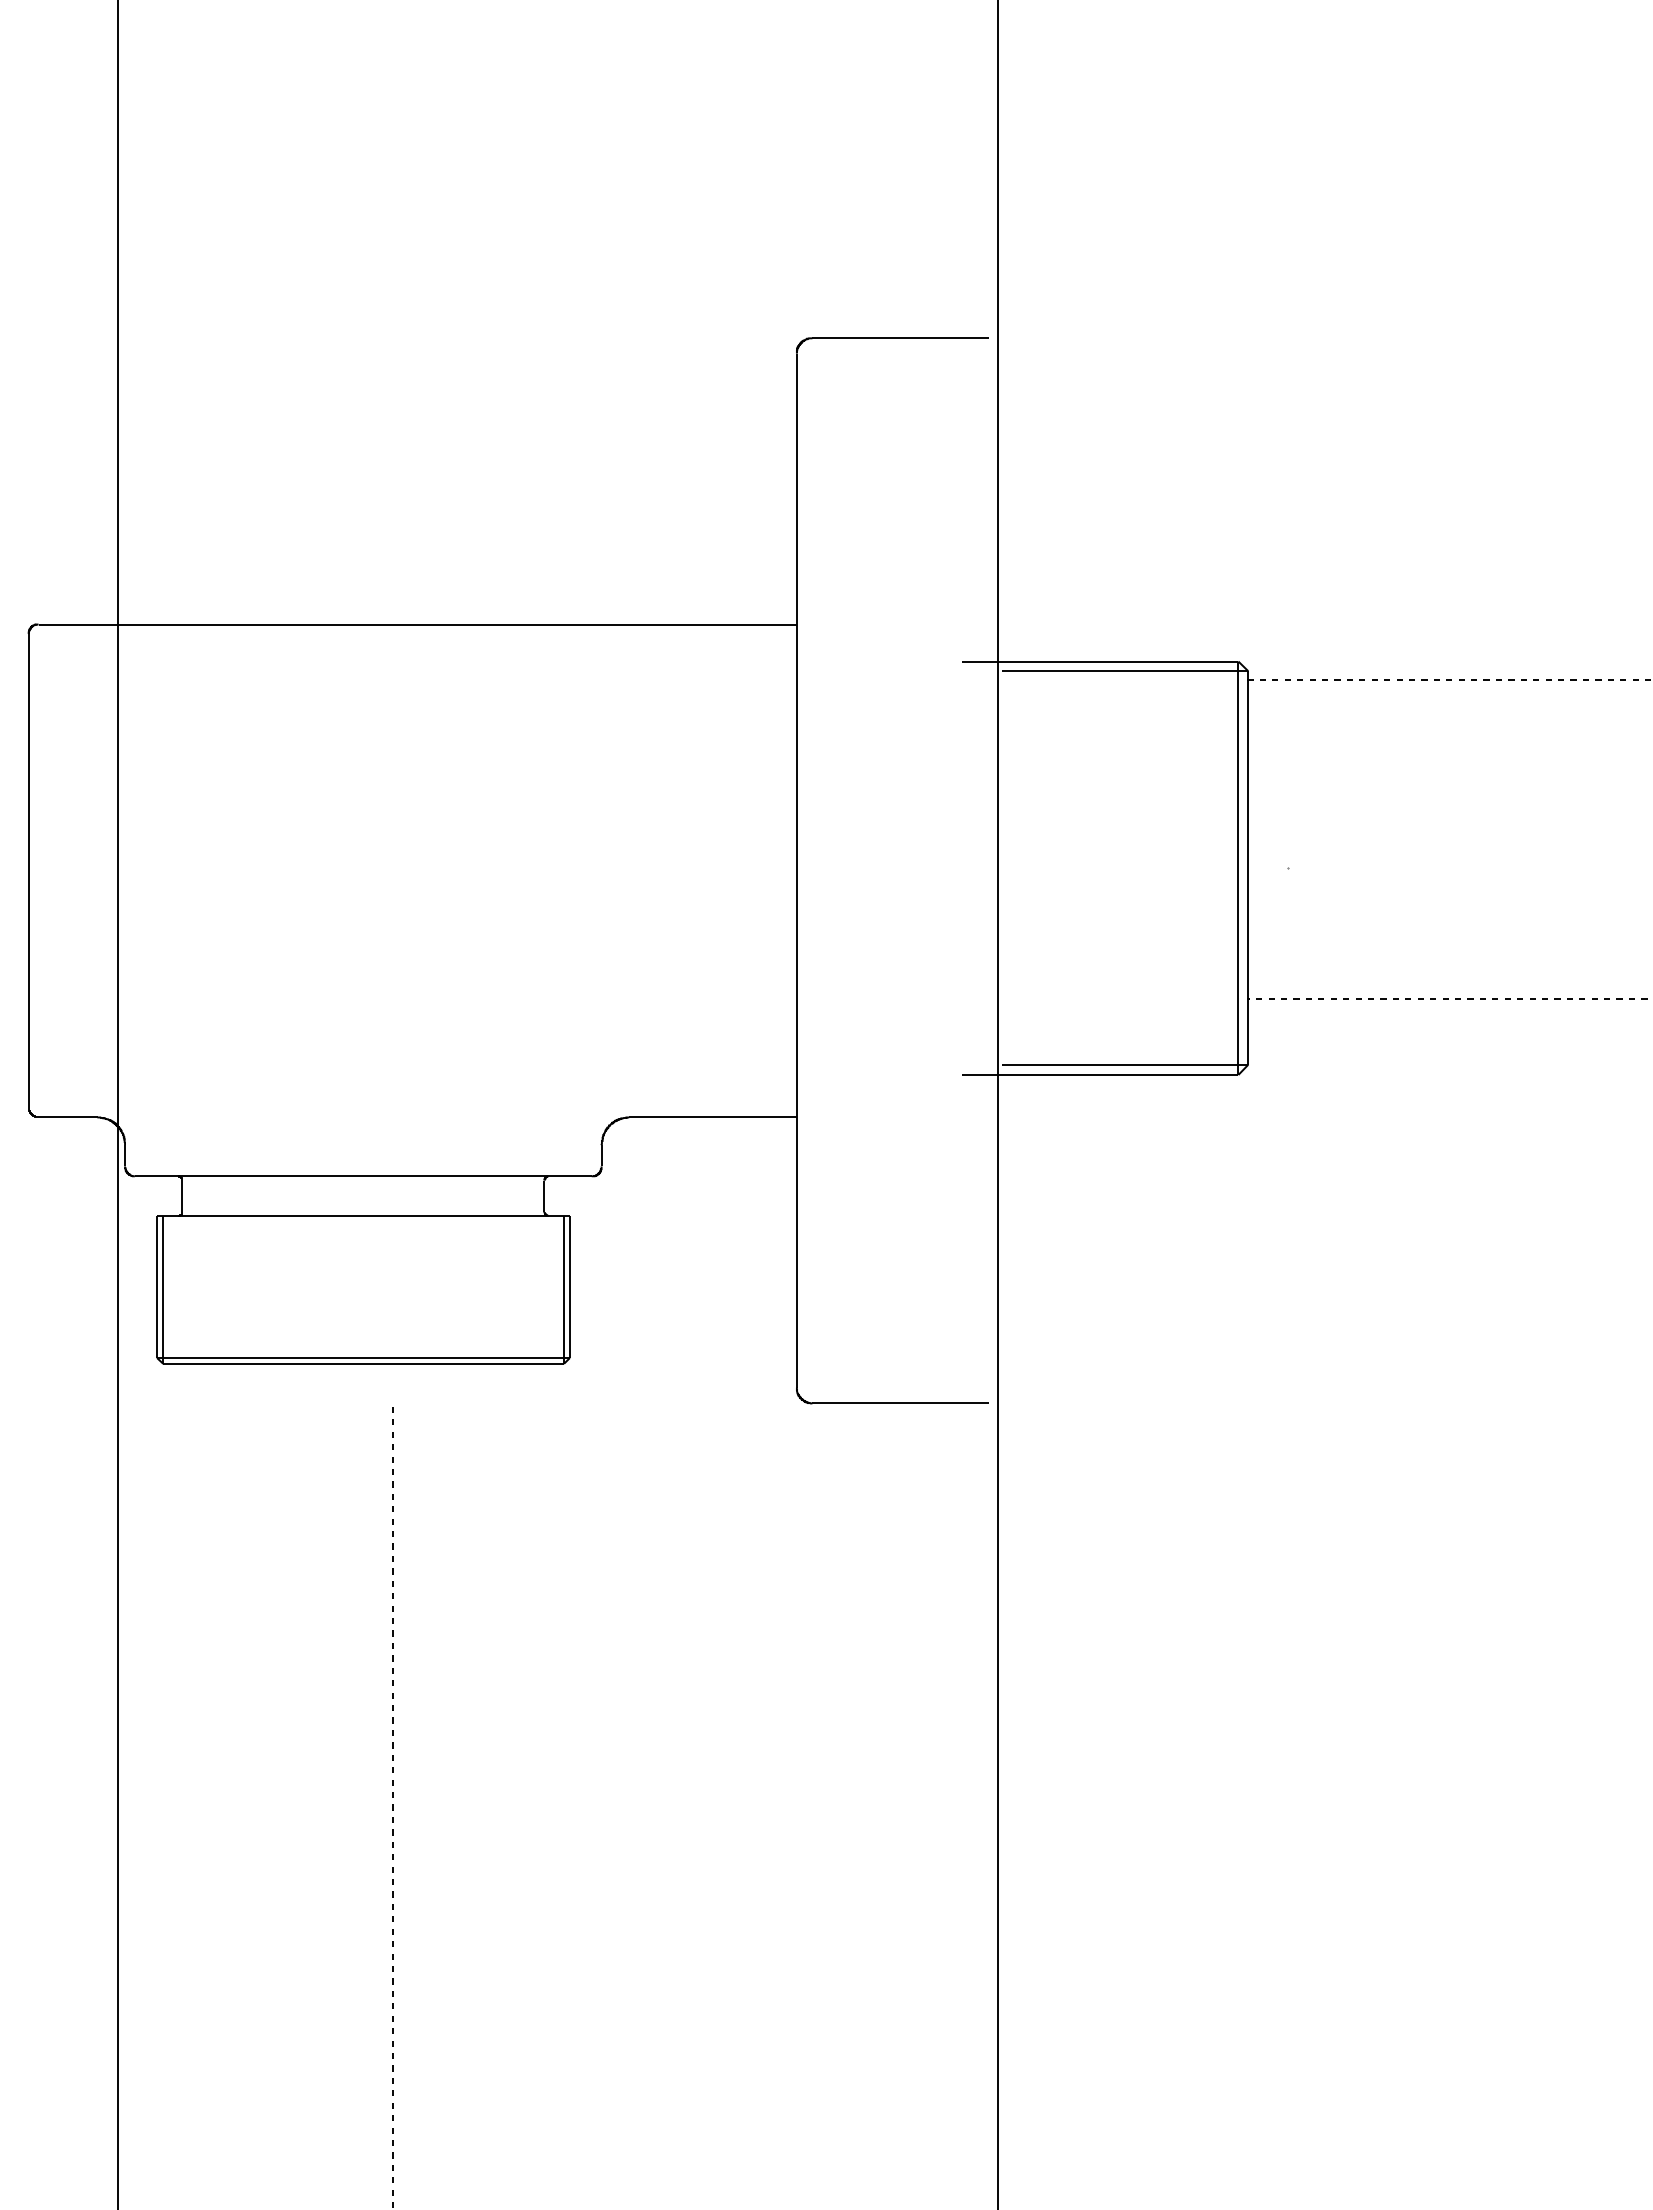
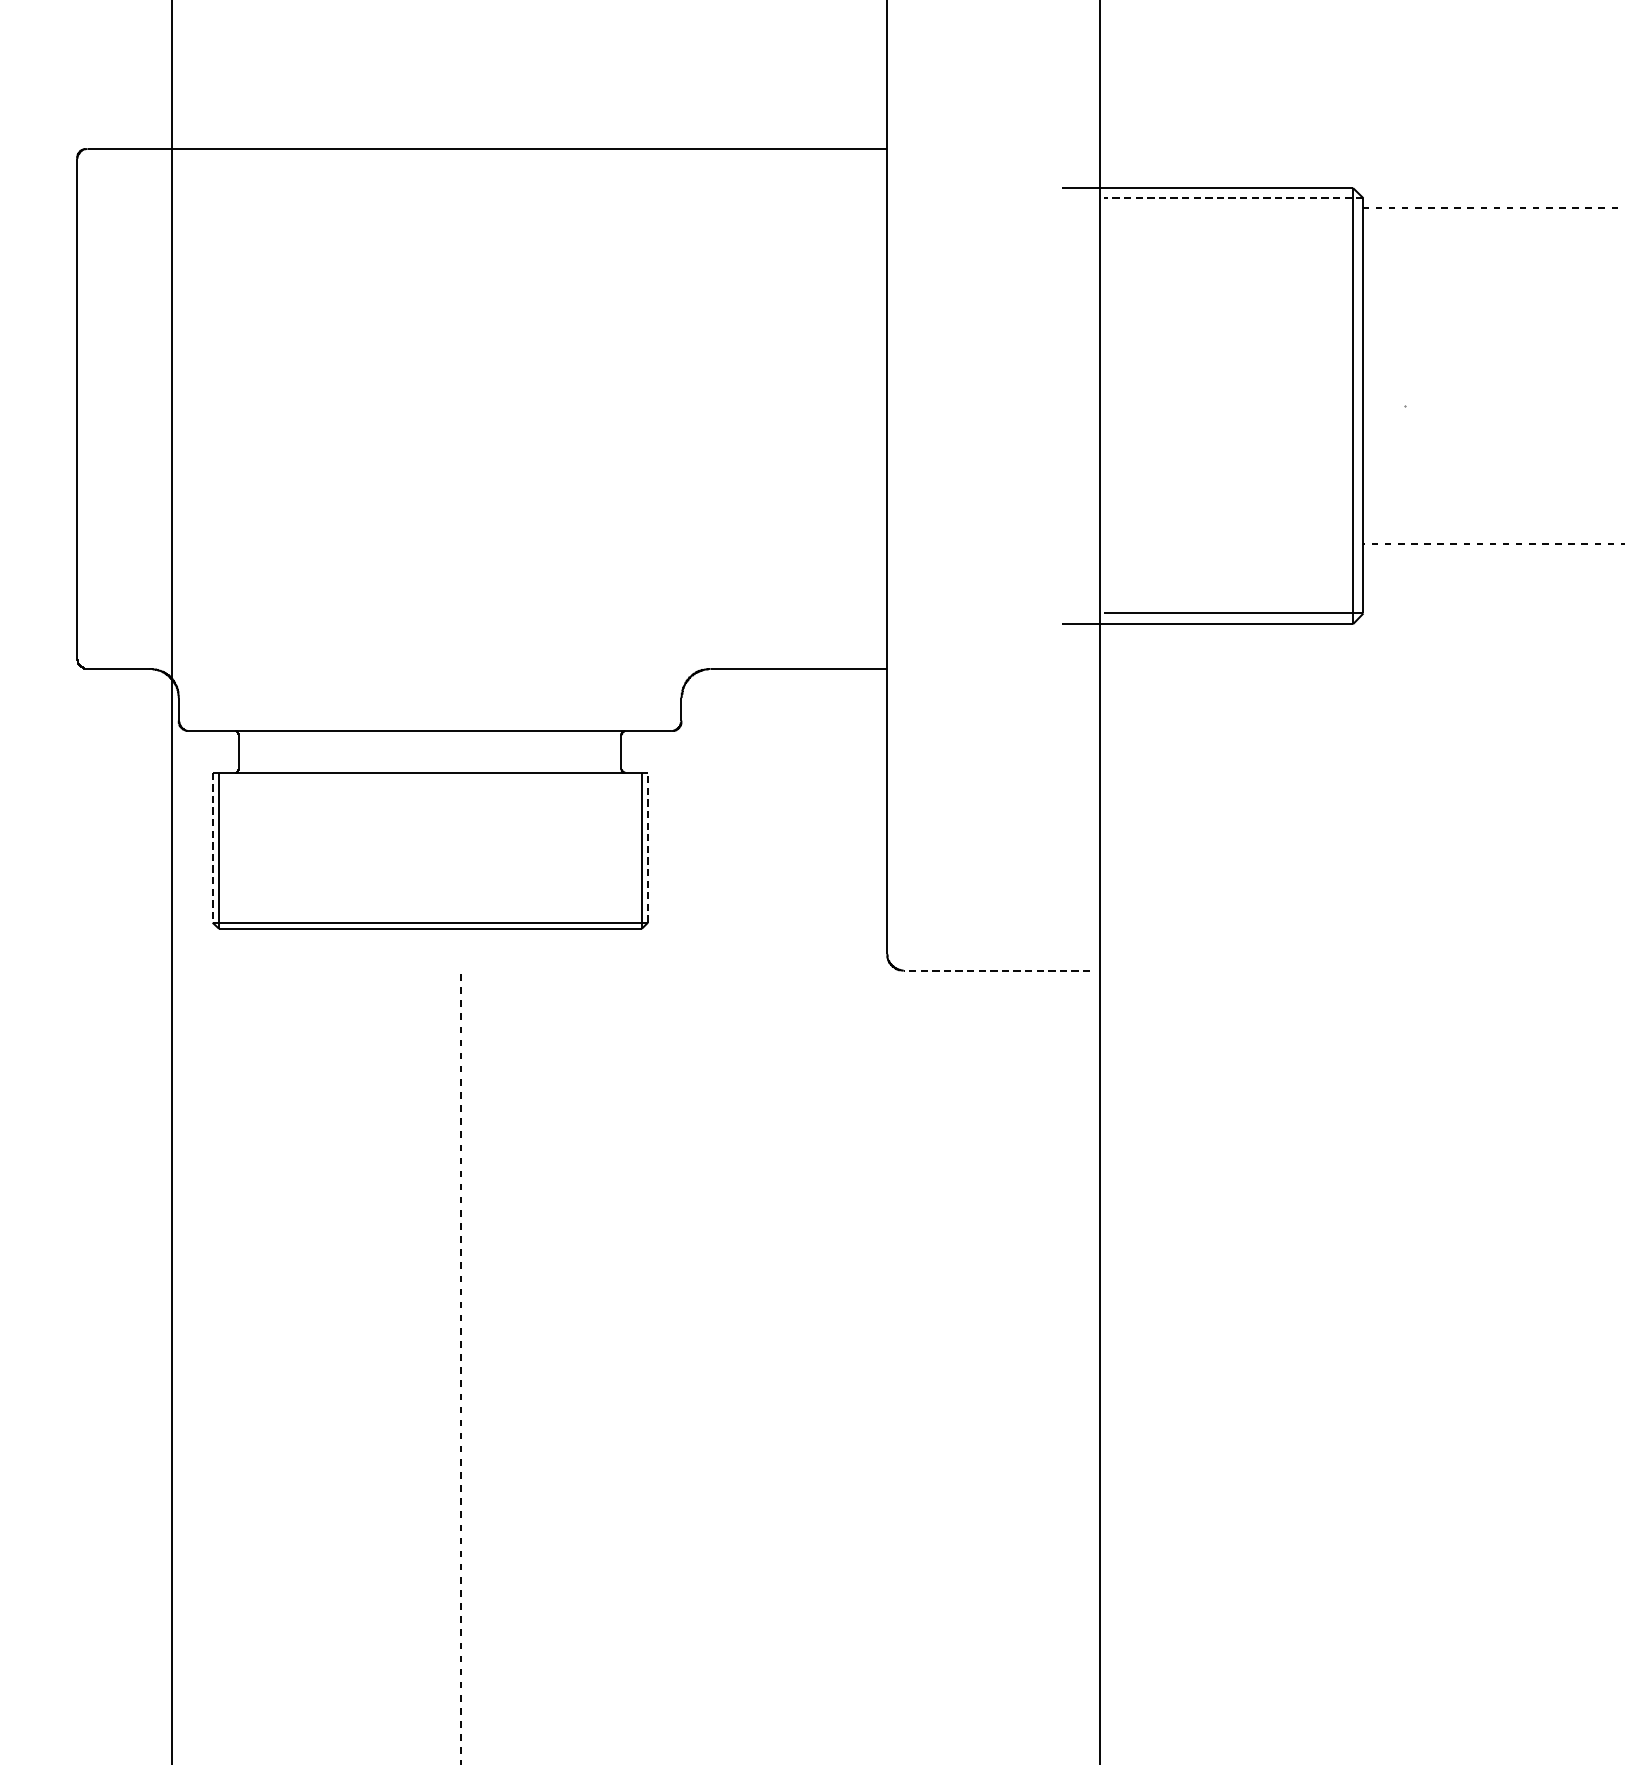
line: (1124, 671) -> (1232, 198), solid -> dashed
line: (569, 1286) -> (647, 847), solid -> dashed
line: (157, 1287) -> (213, 848), solid -> dashed
line: (900, 1403) -> (996, 970), solid -> dashed

